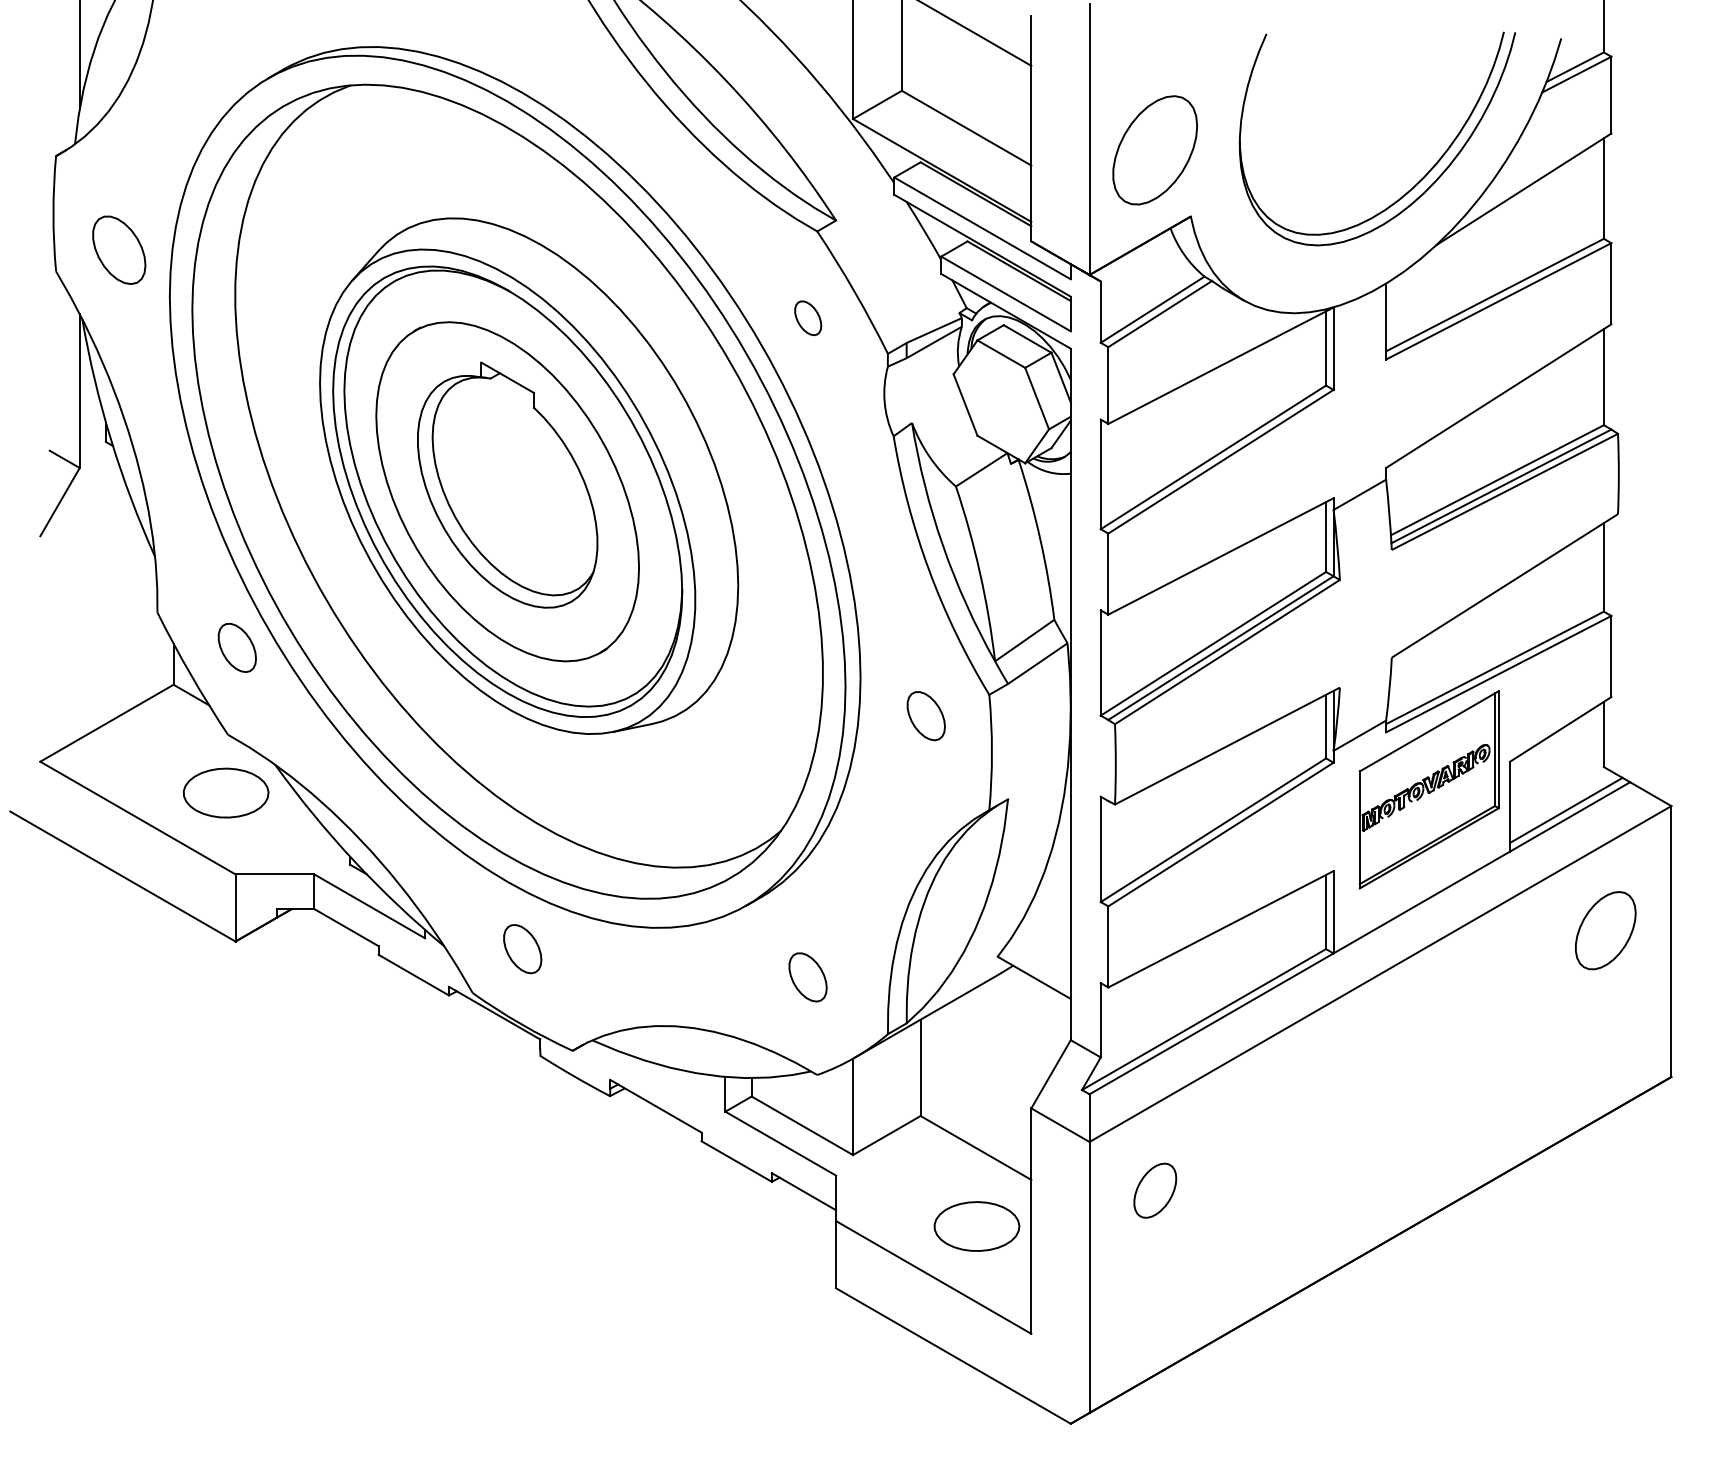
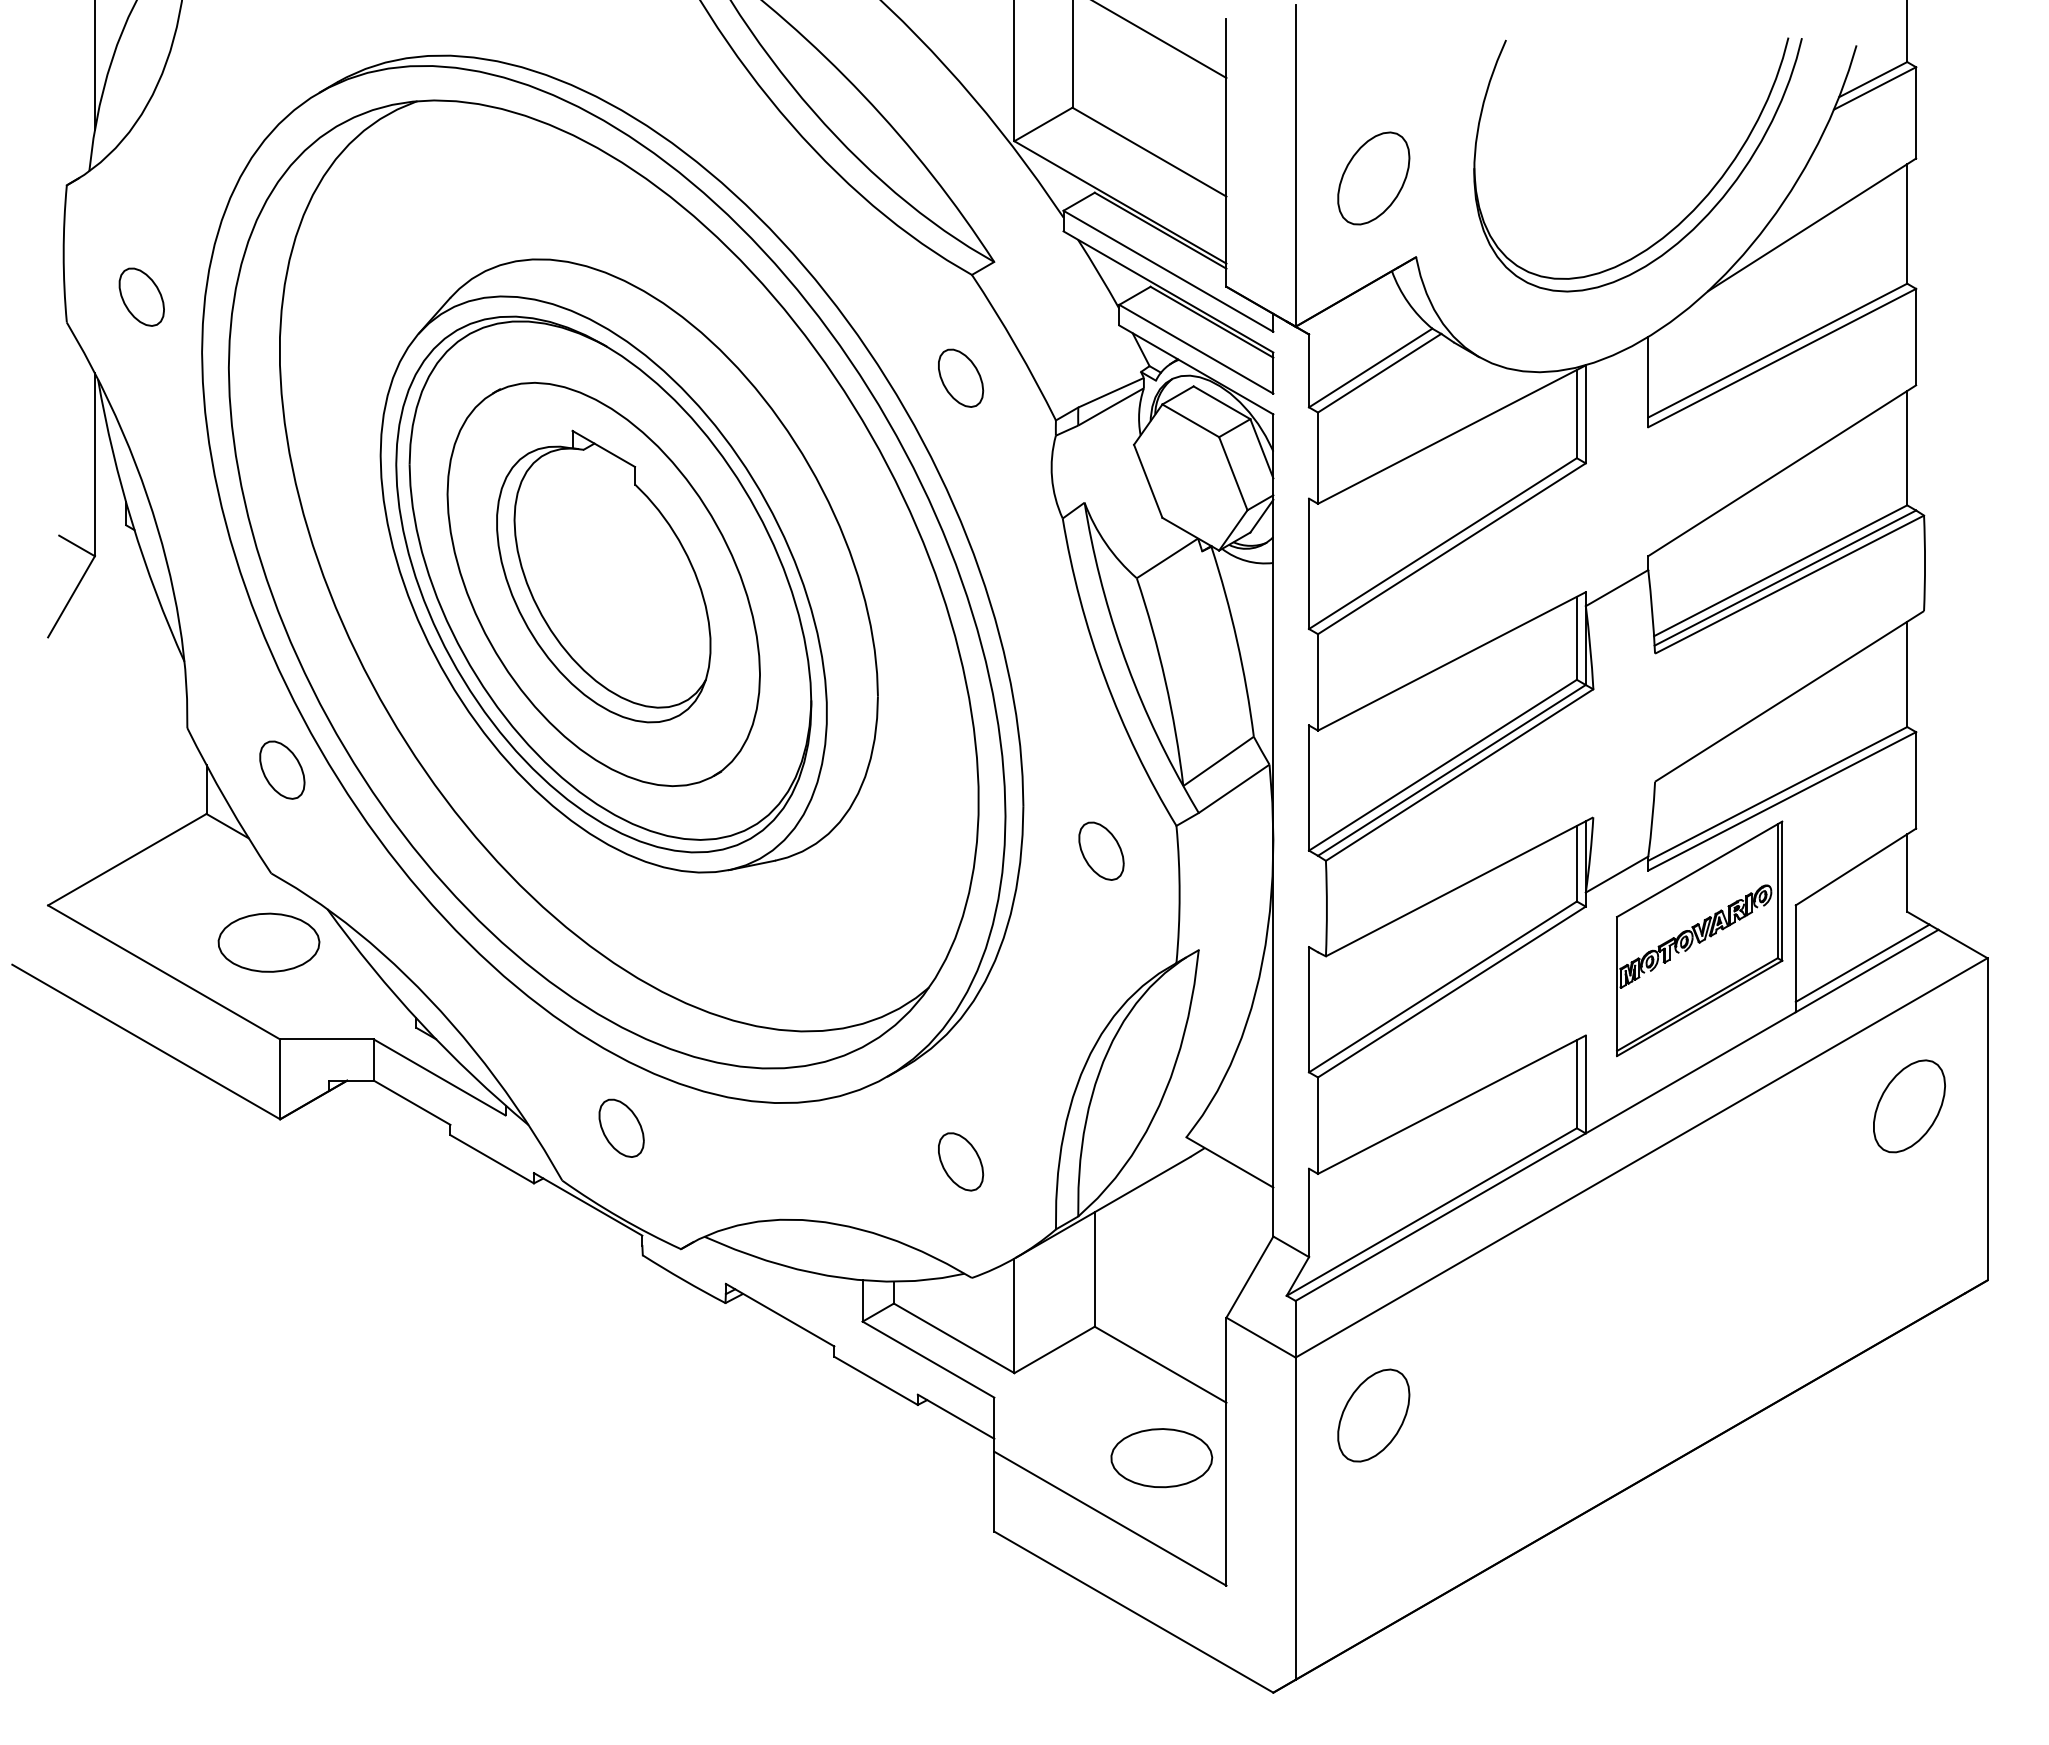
part: (1155, 150) -> (1373, 178), size x0.71
part: (118, 249) -> (141, 296), size x0.71
part: (808, 317) -> (961, 377), size x1.43
part: (1155, 1190) -> (1373, 1415), size x1.43

